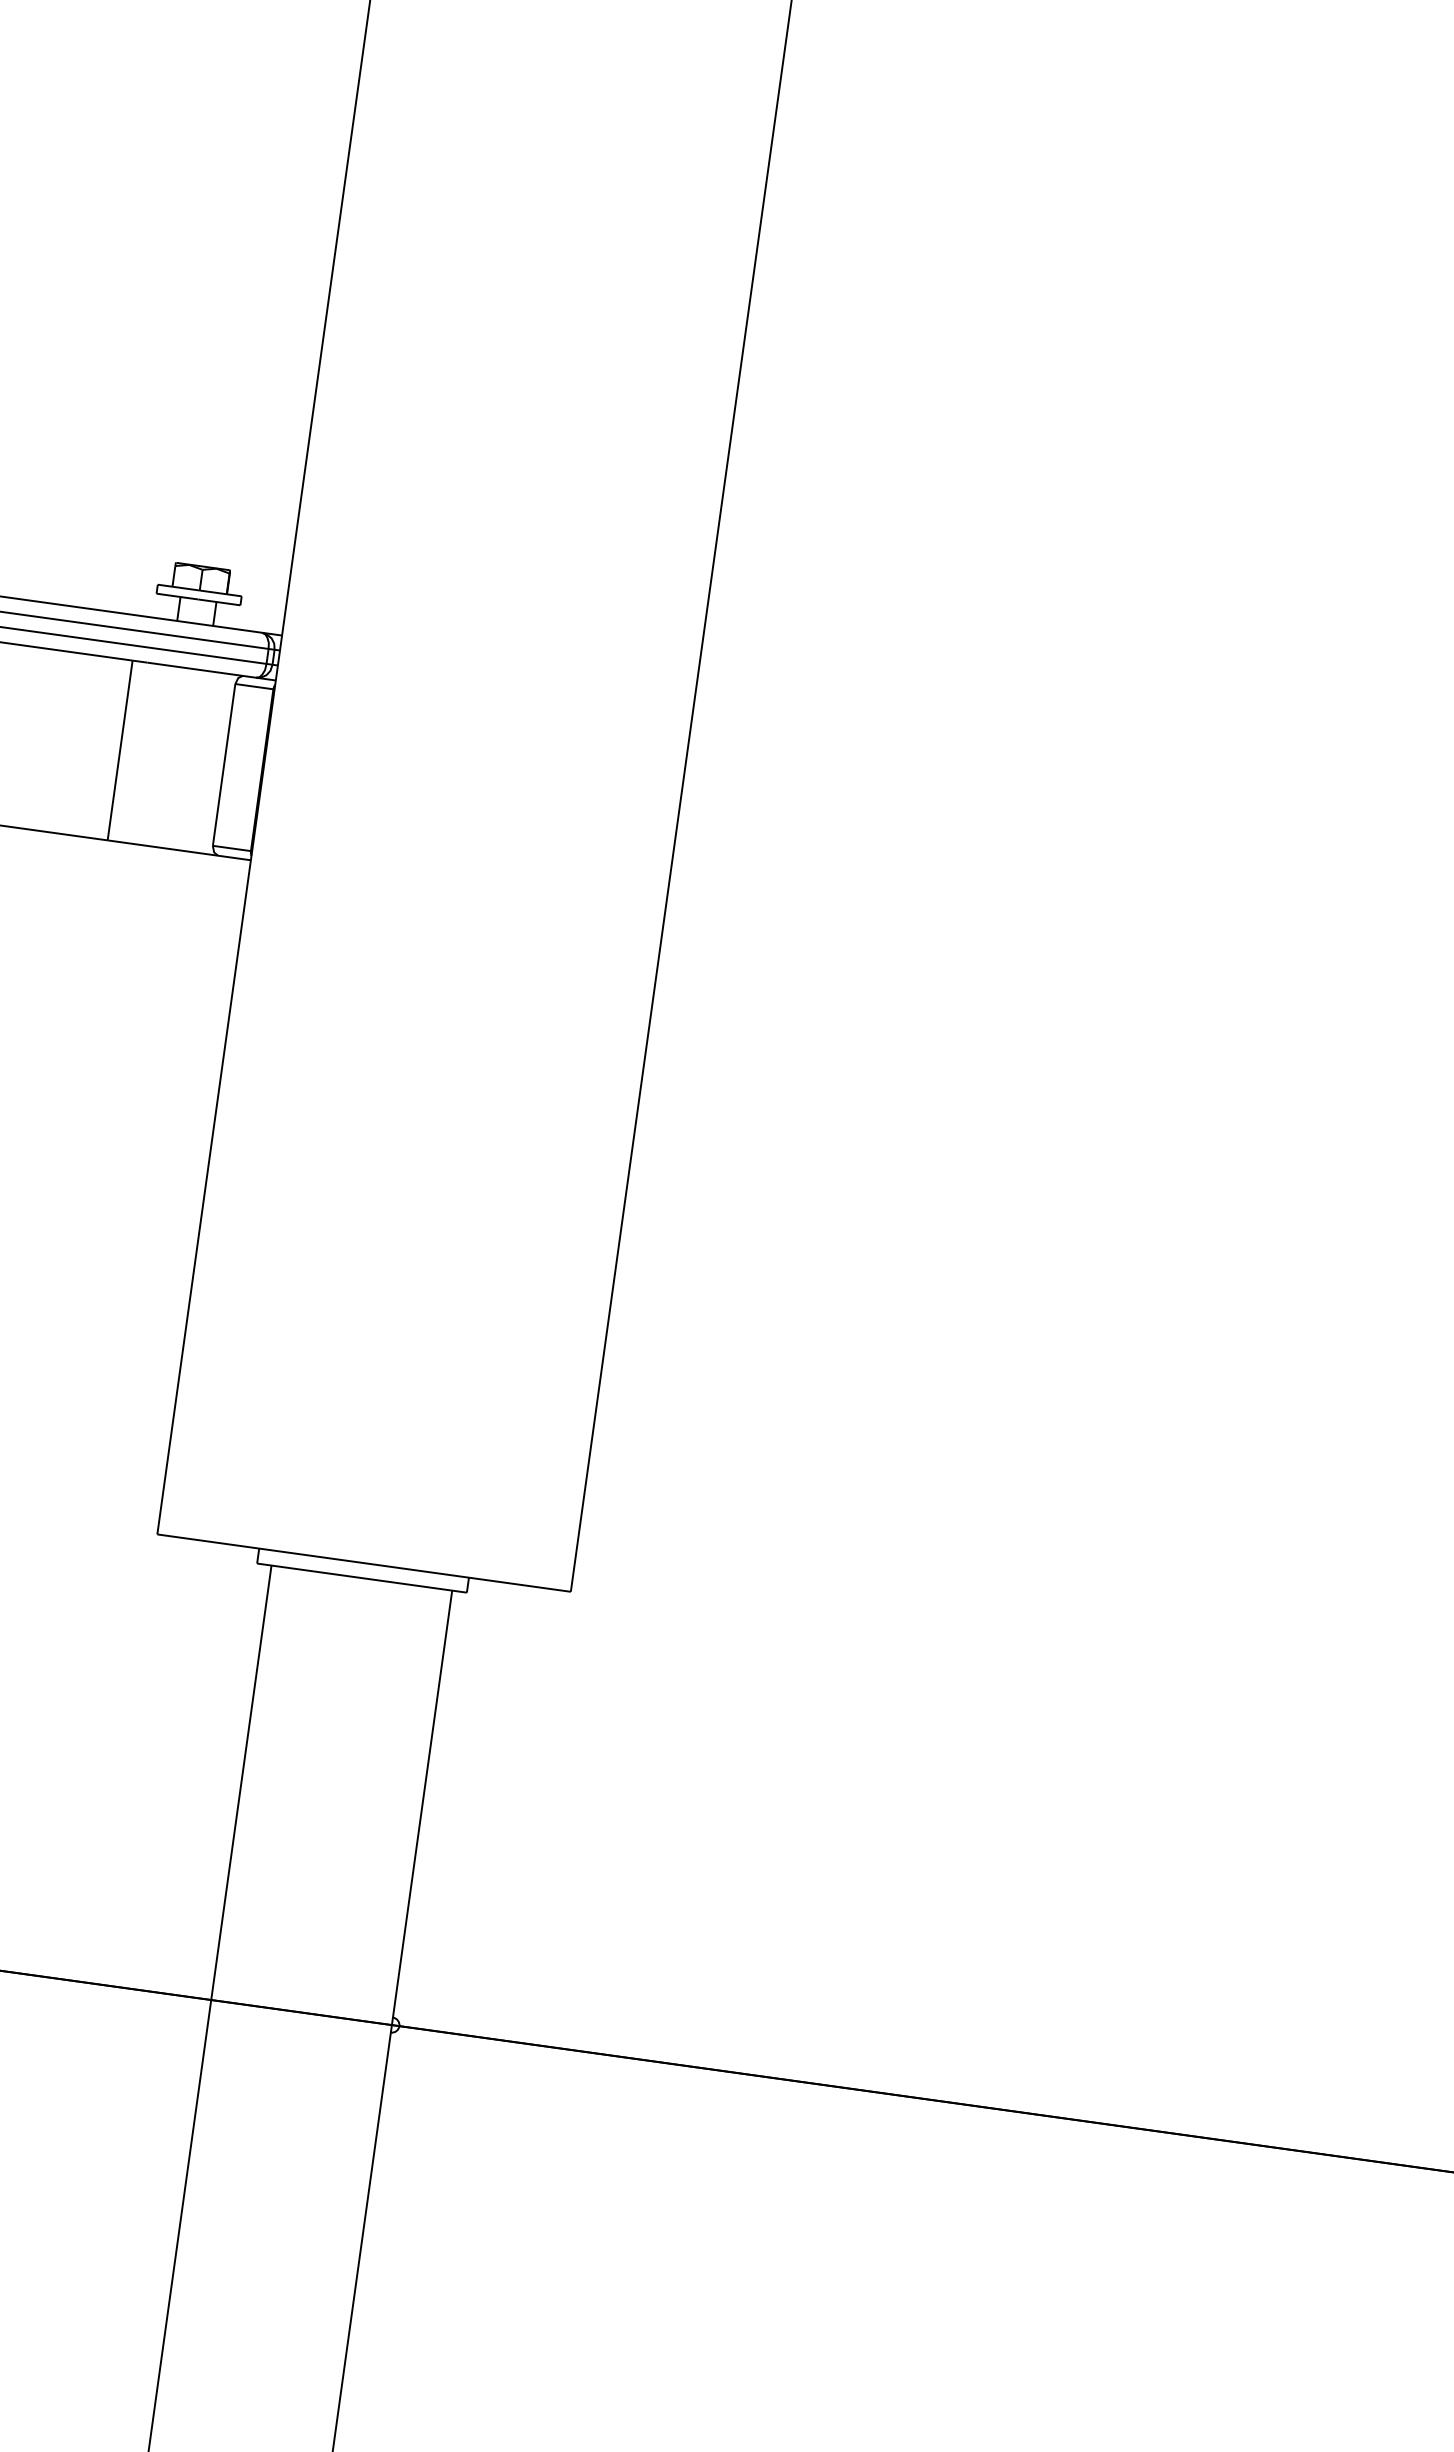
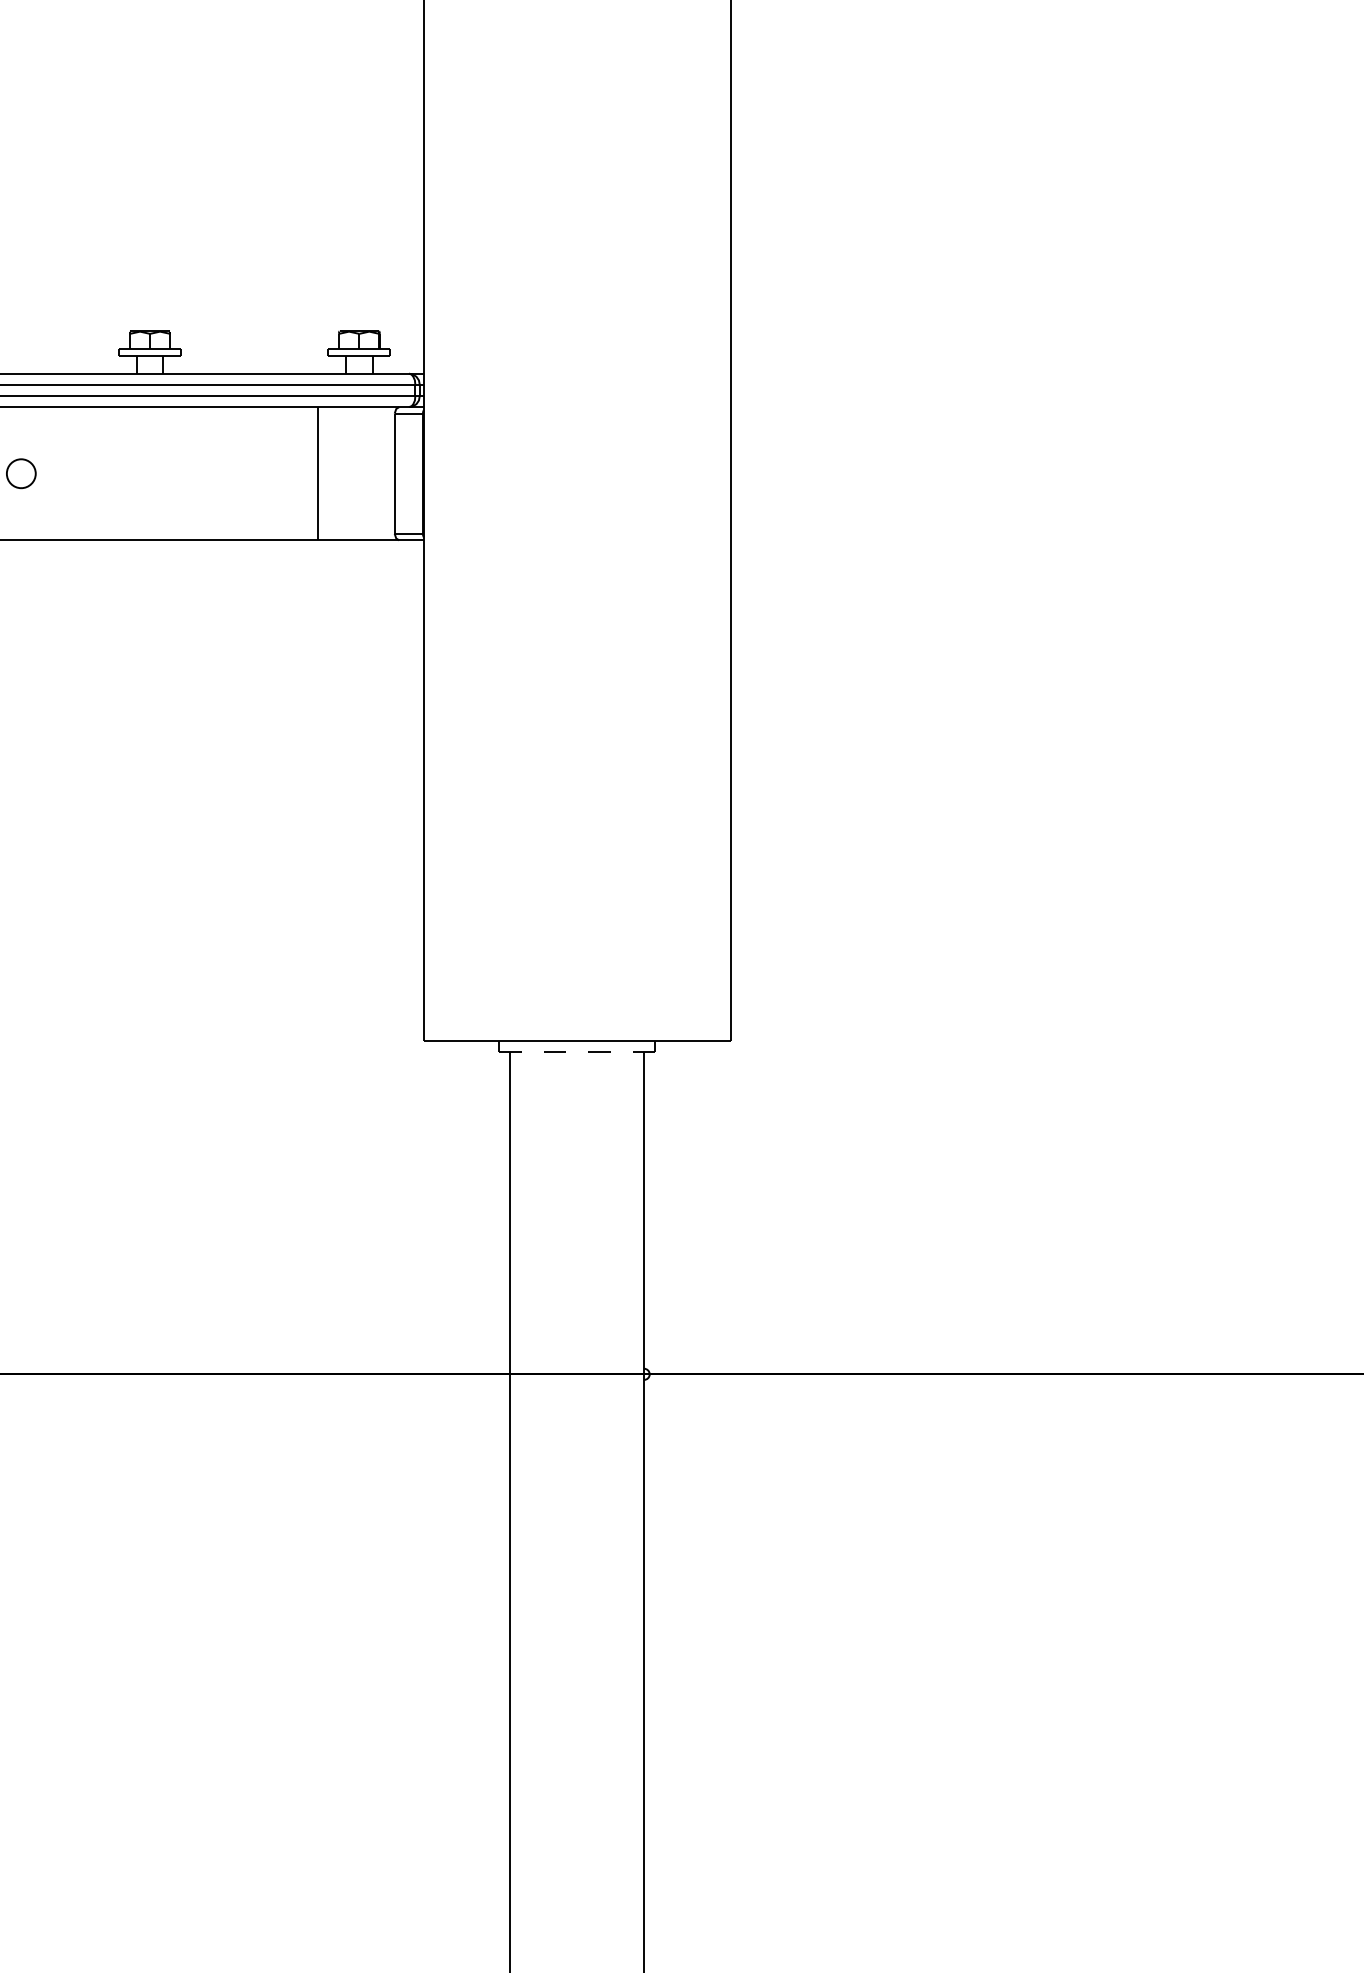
line: (362, 1577) -> (577, 1051), solid -> dashed

